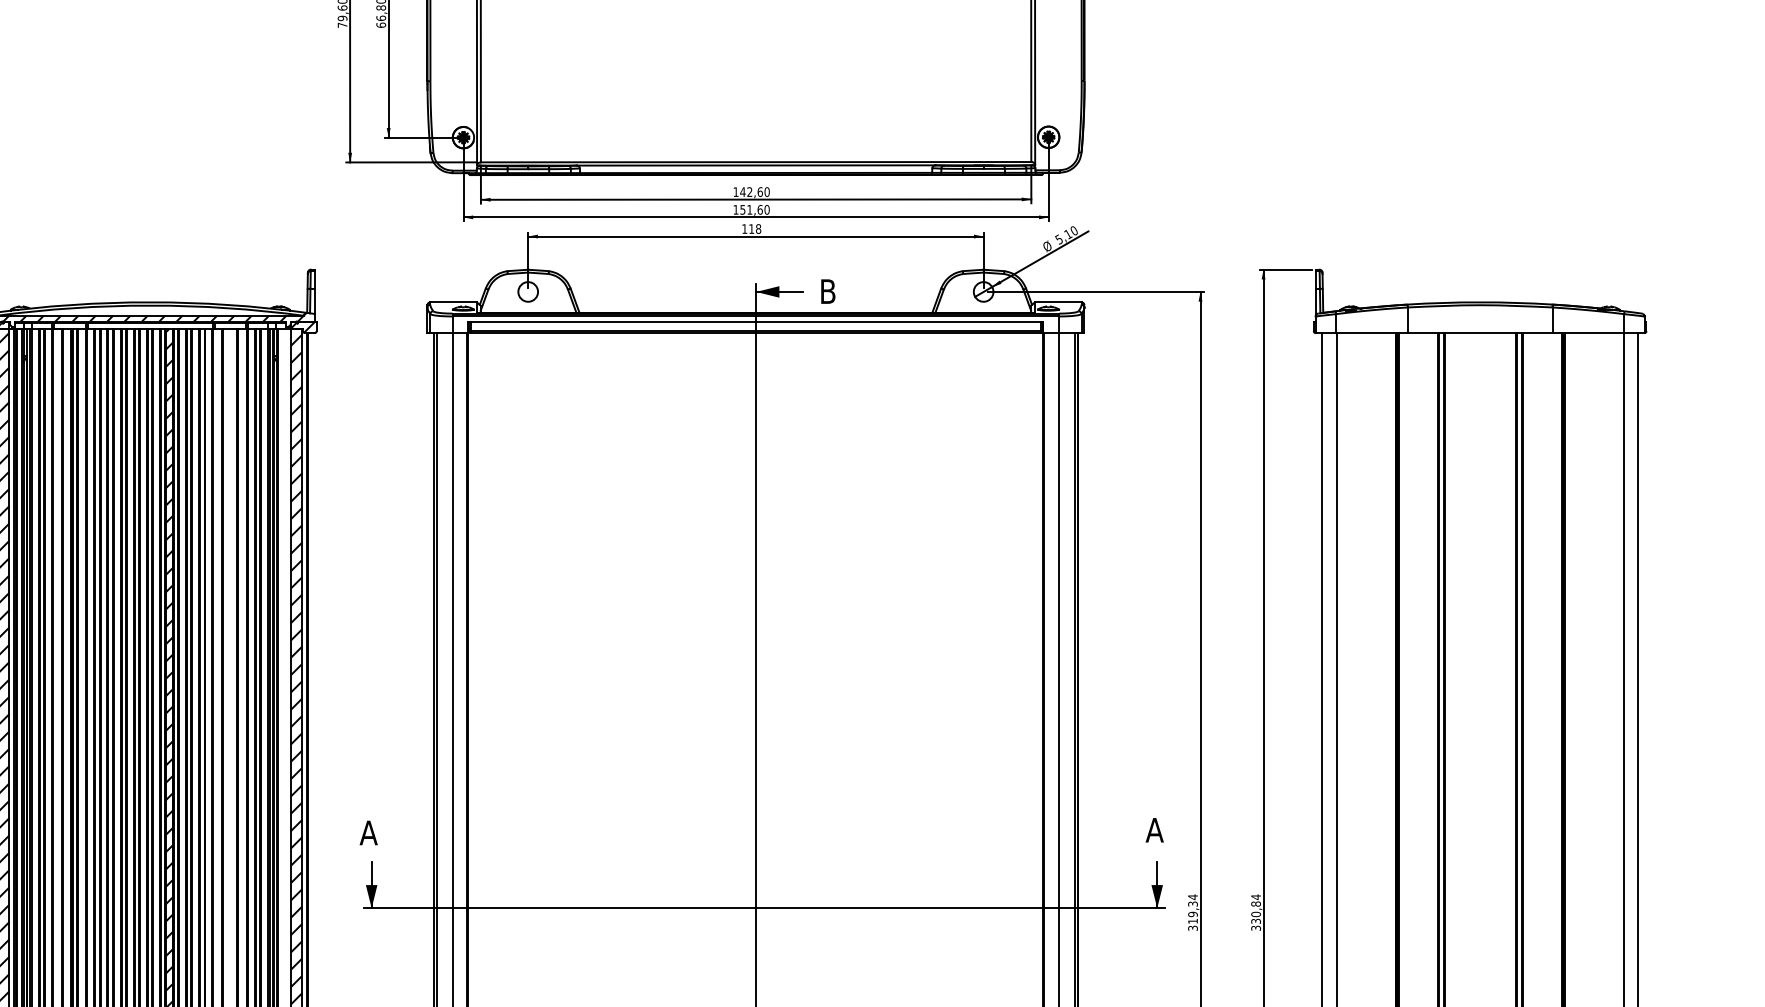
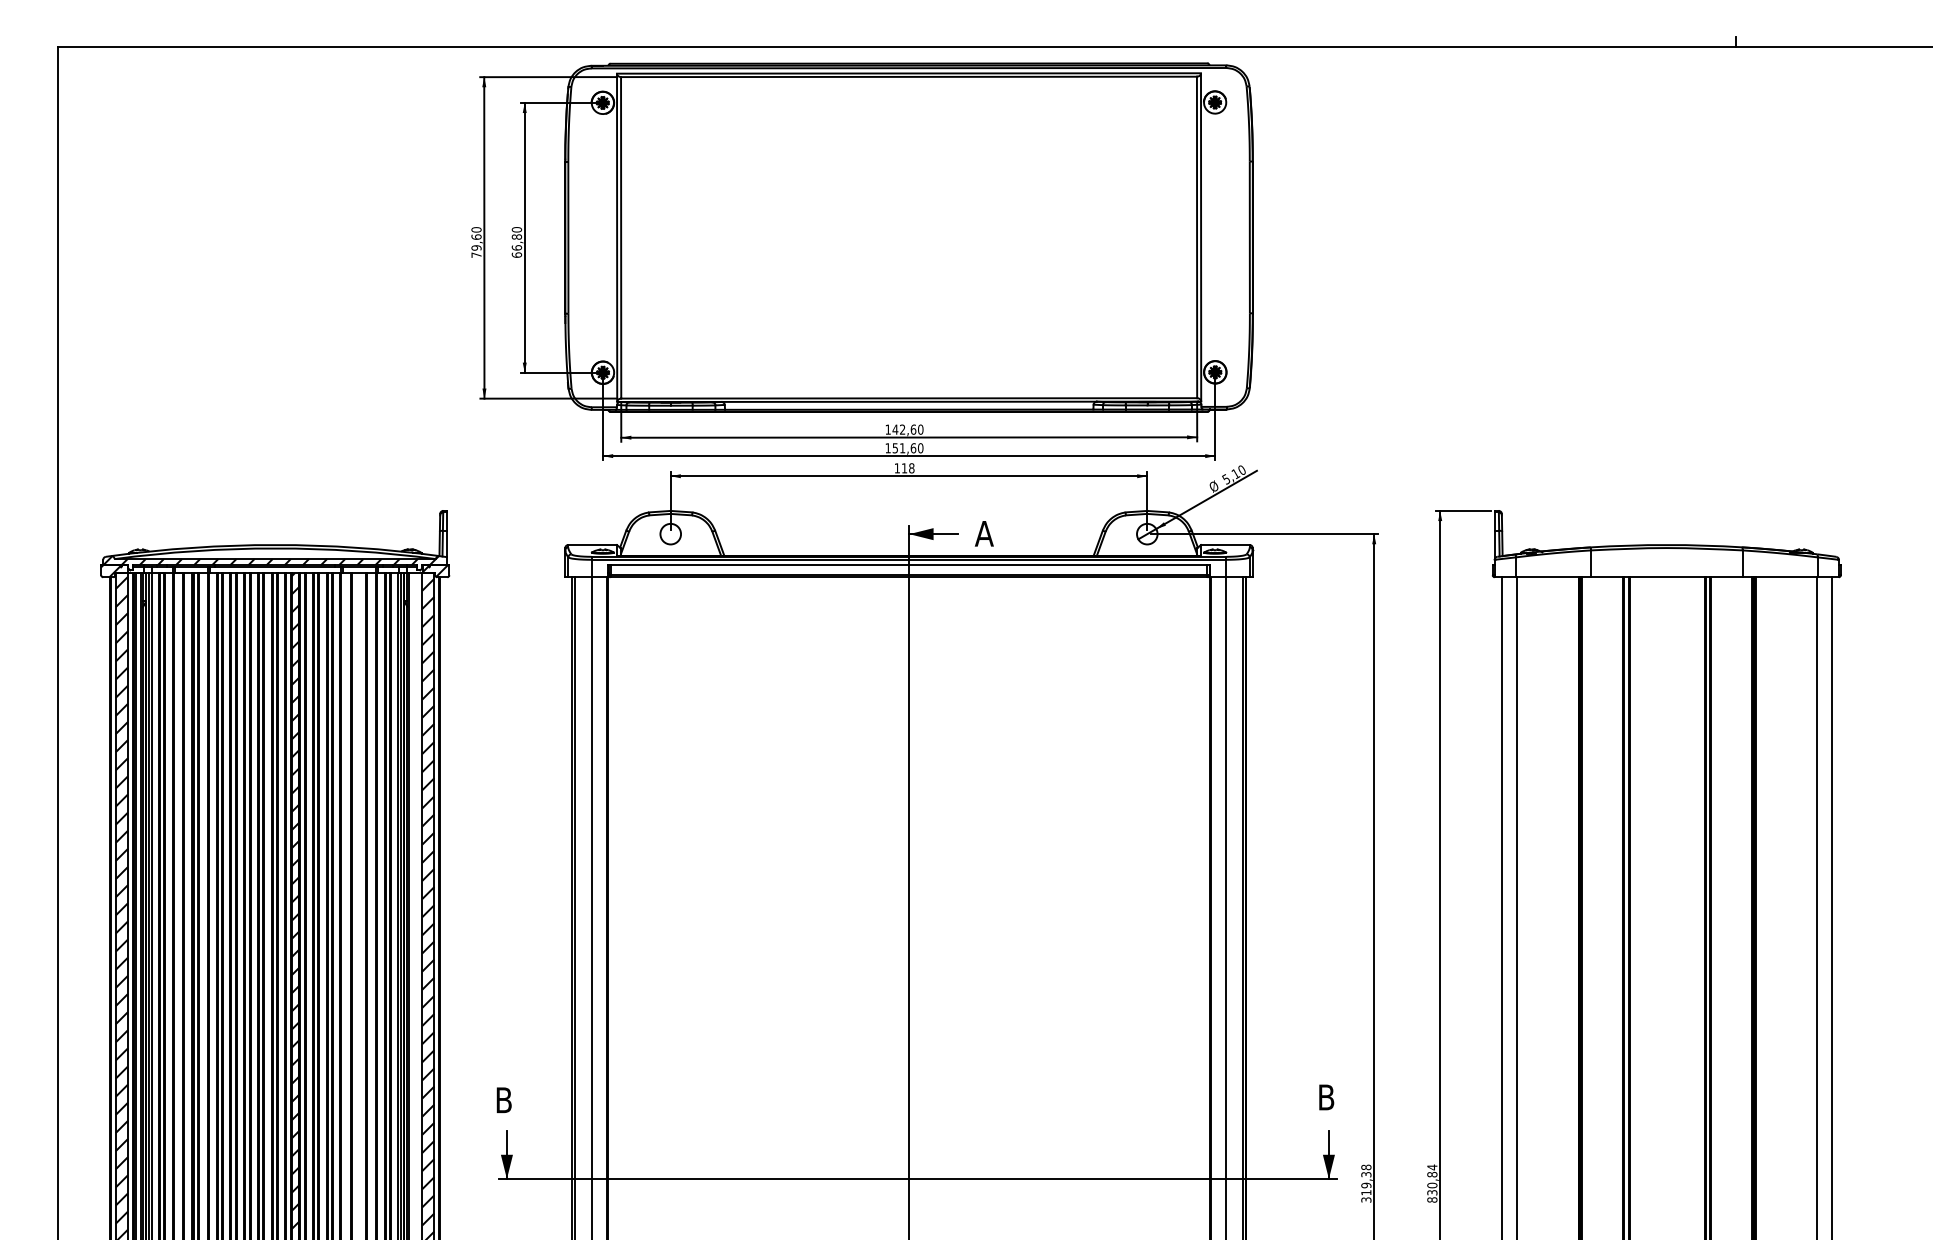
text: (827, 291) -> (983, 533), B -> A
text: (1154, 830) -> (1326, 1097), A -> B
text: (368, 833) -> (503, 1100), A -> B
text: (1193, 897) -> (1366, 1167), 319,34 -> 319,38
text: (1256, 927) -> (1432, 1199), 330,84 -> 830,84

